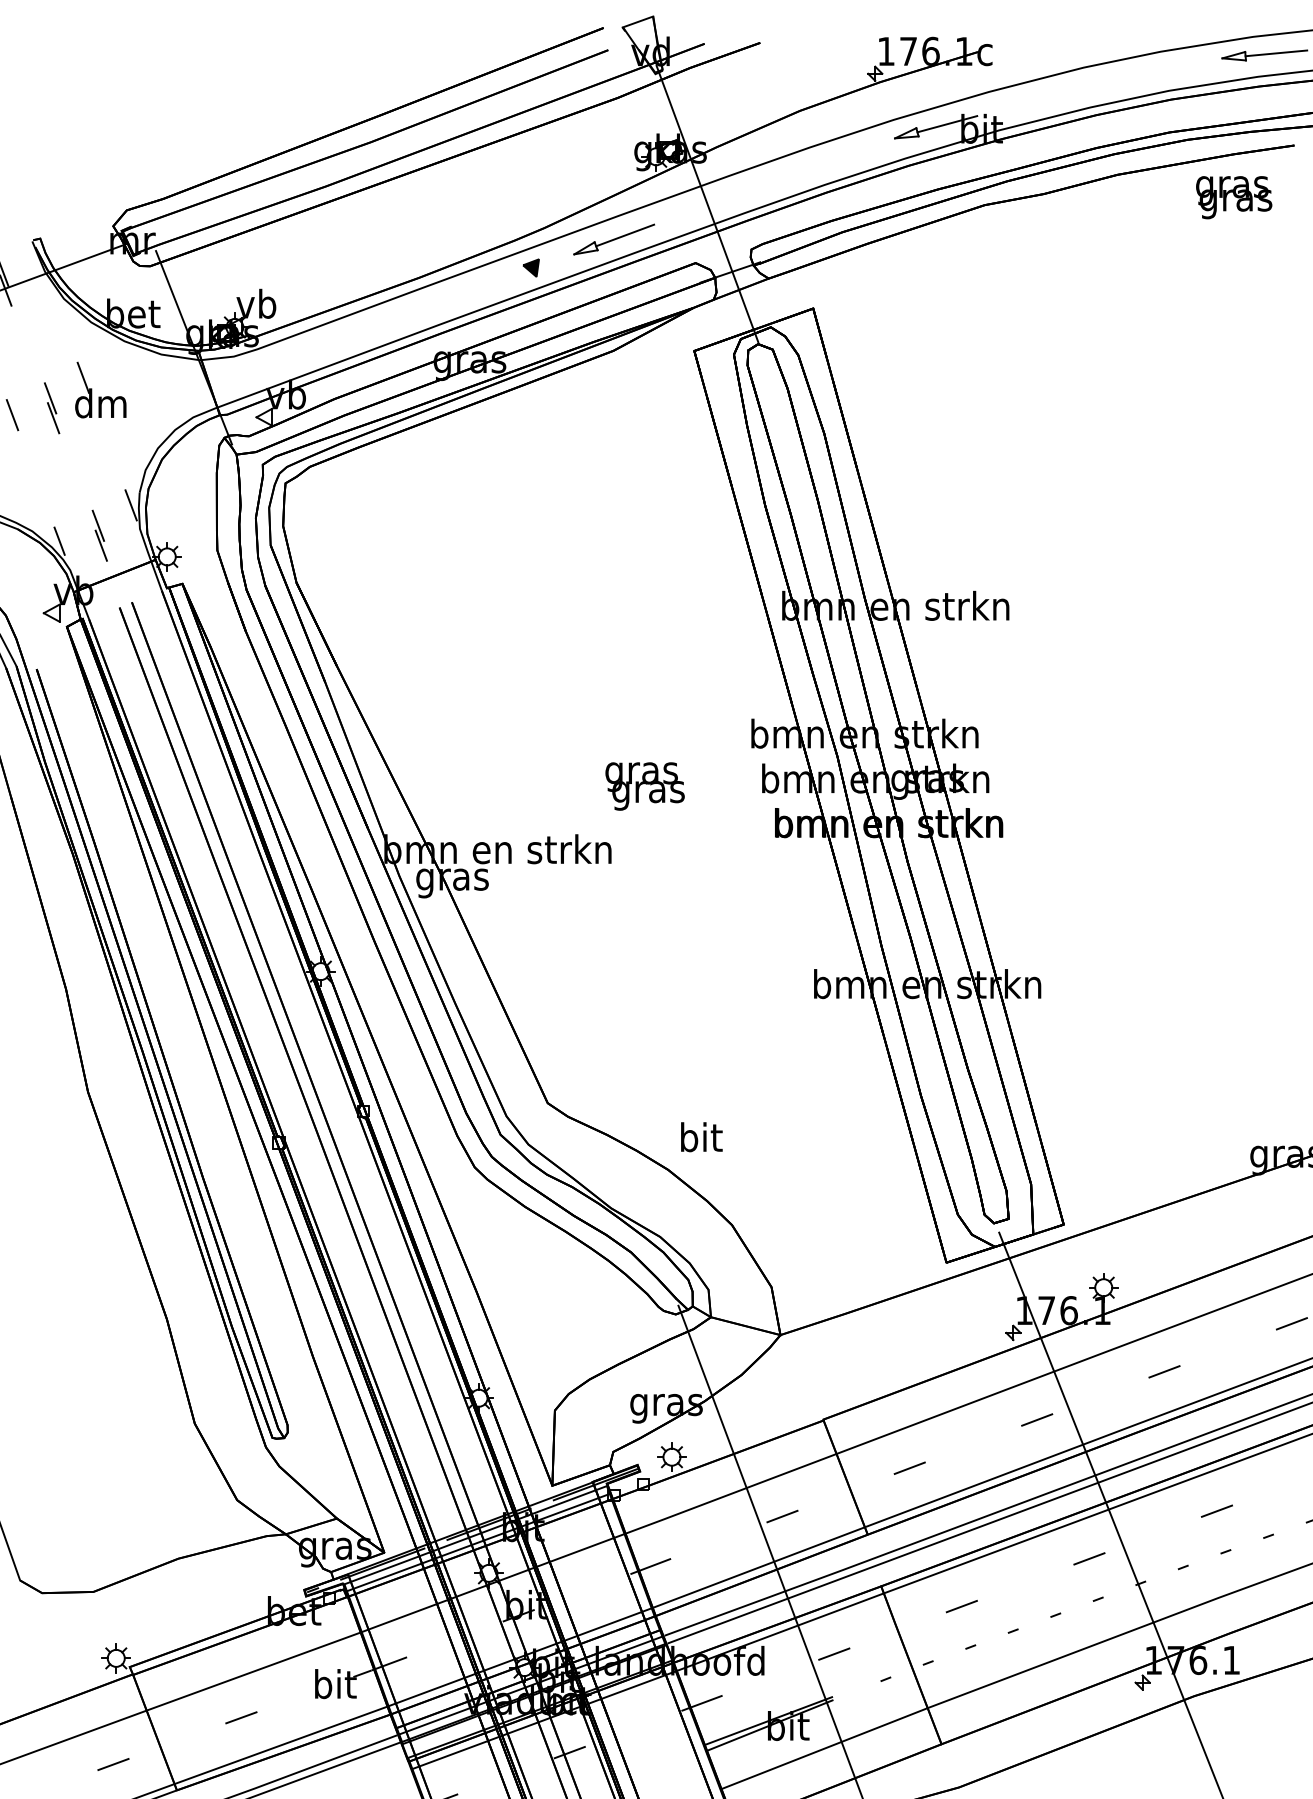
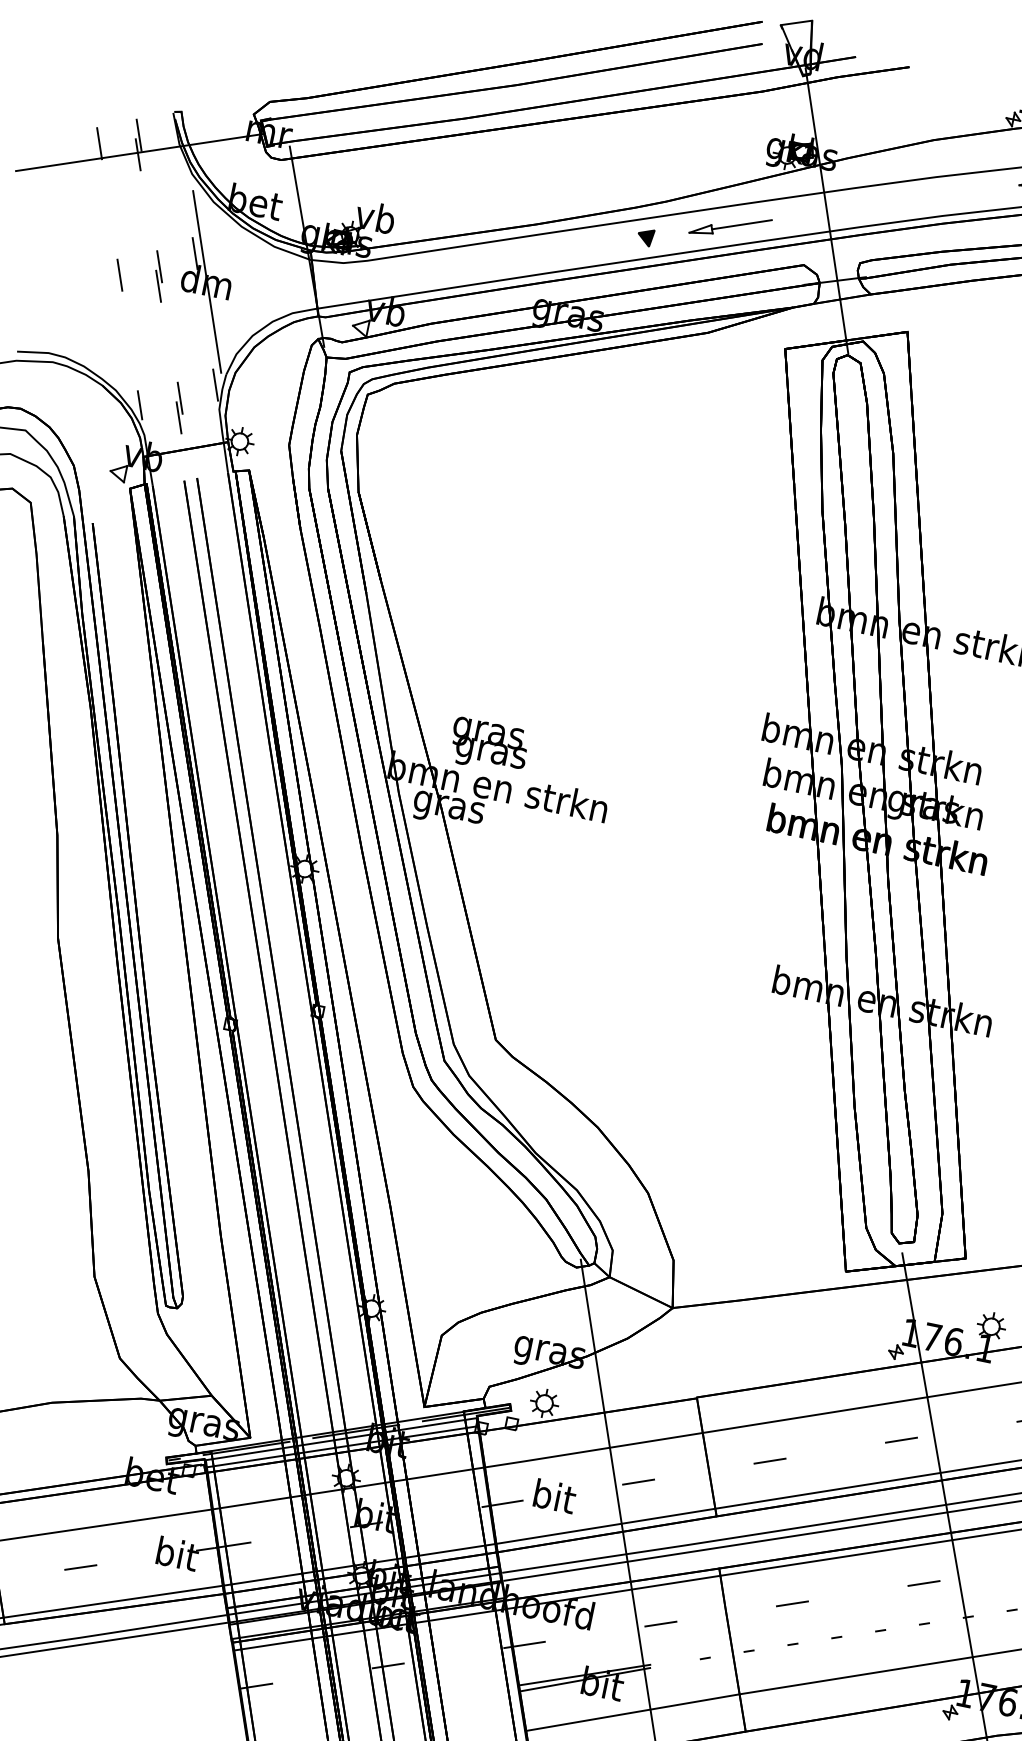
line: (101, 403) -> (207, 281), added
text: (644, 786) -> (488, 746), moved
text: (701, 1137) -> (554, 1496), moved

